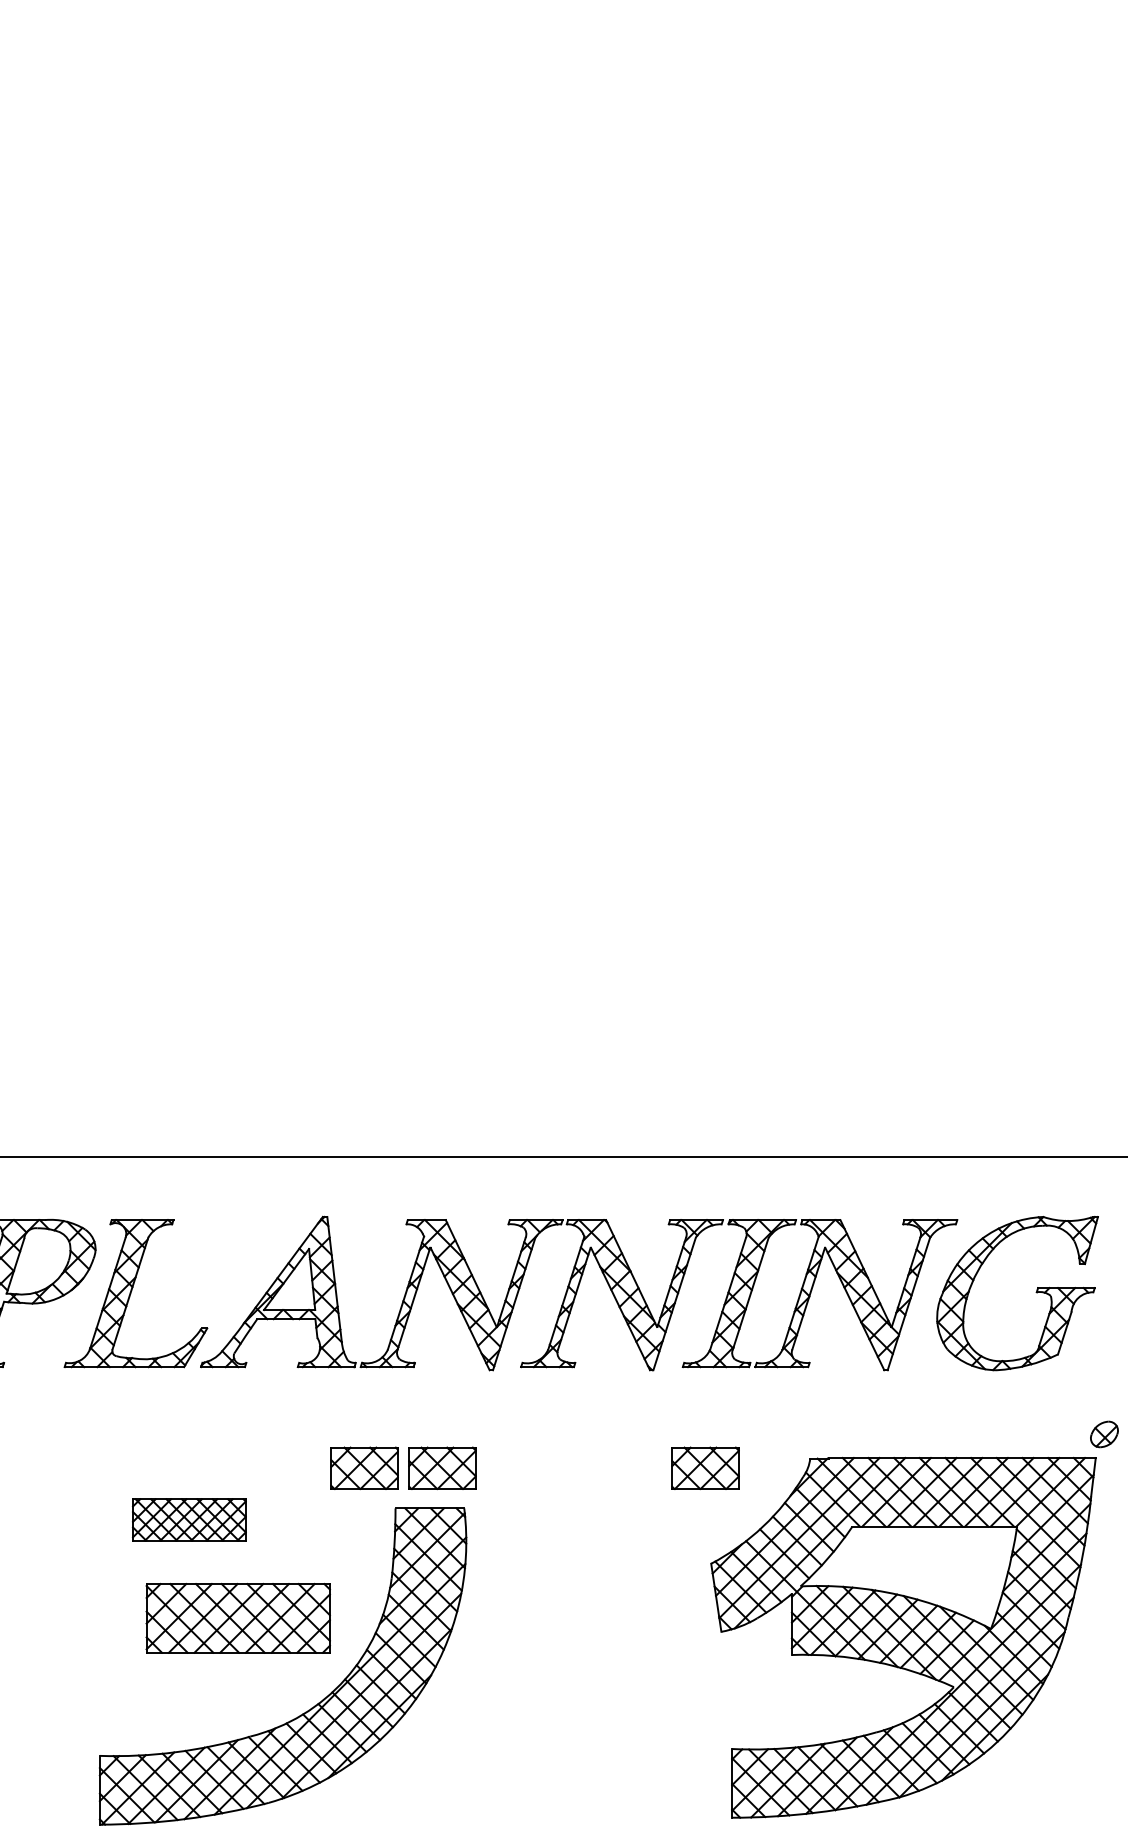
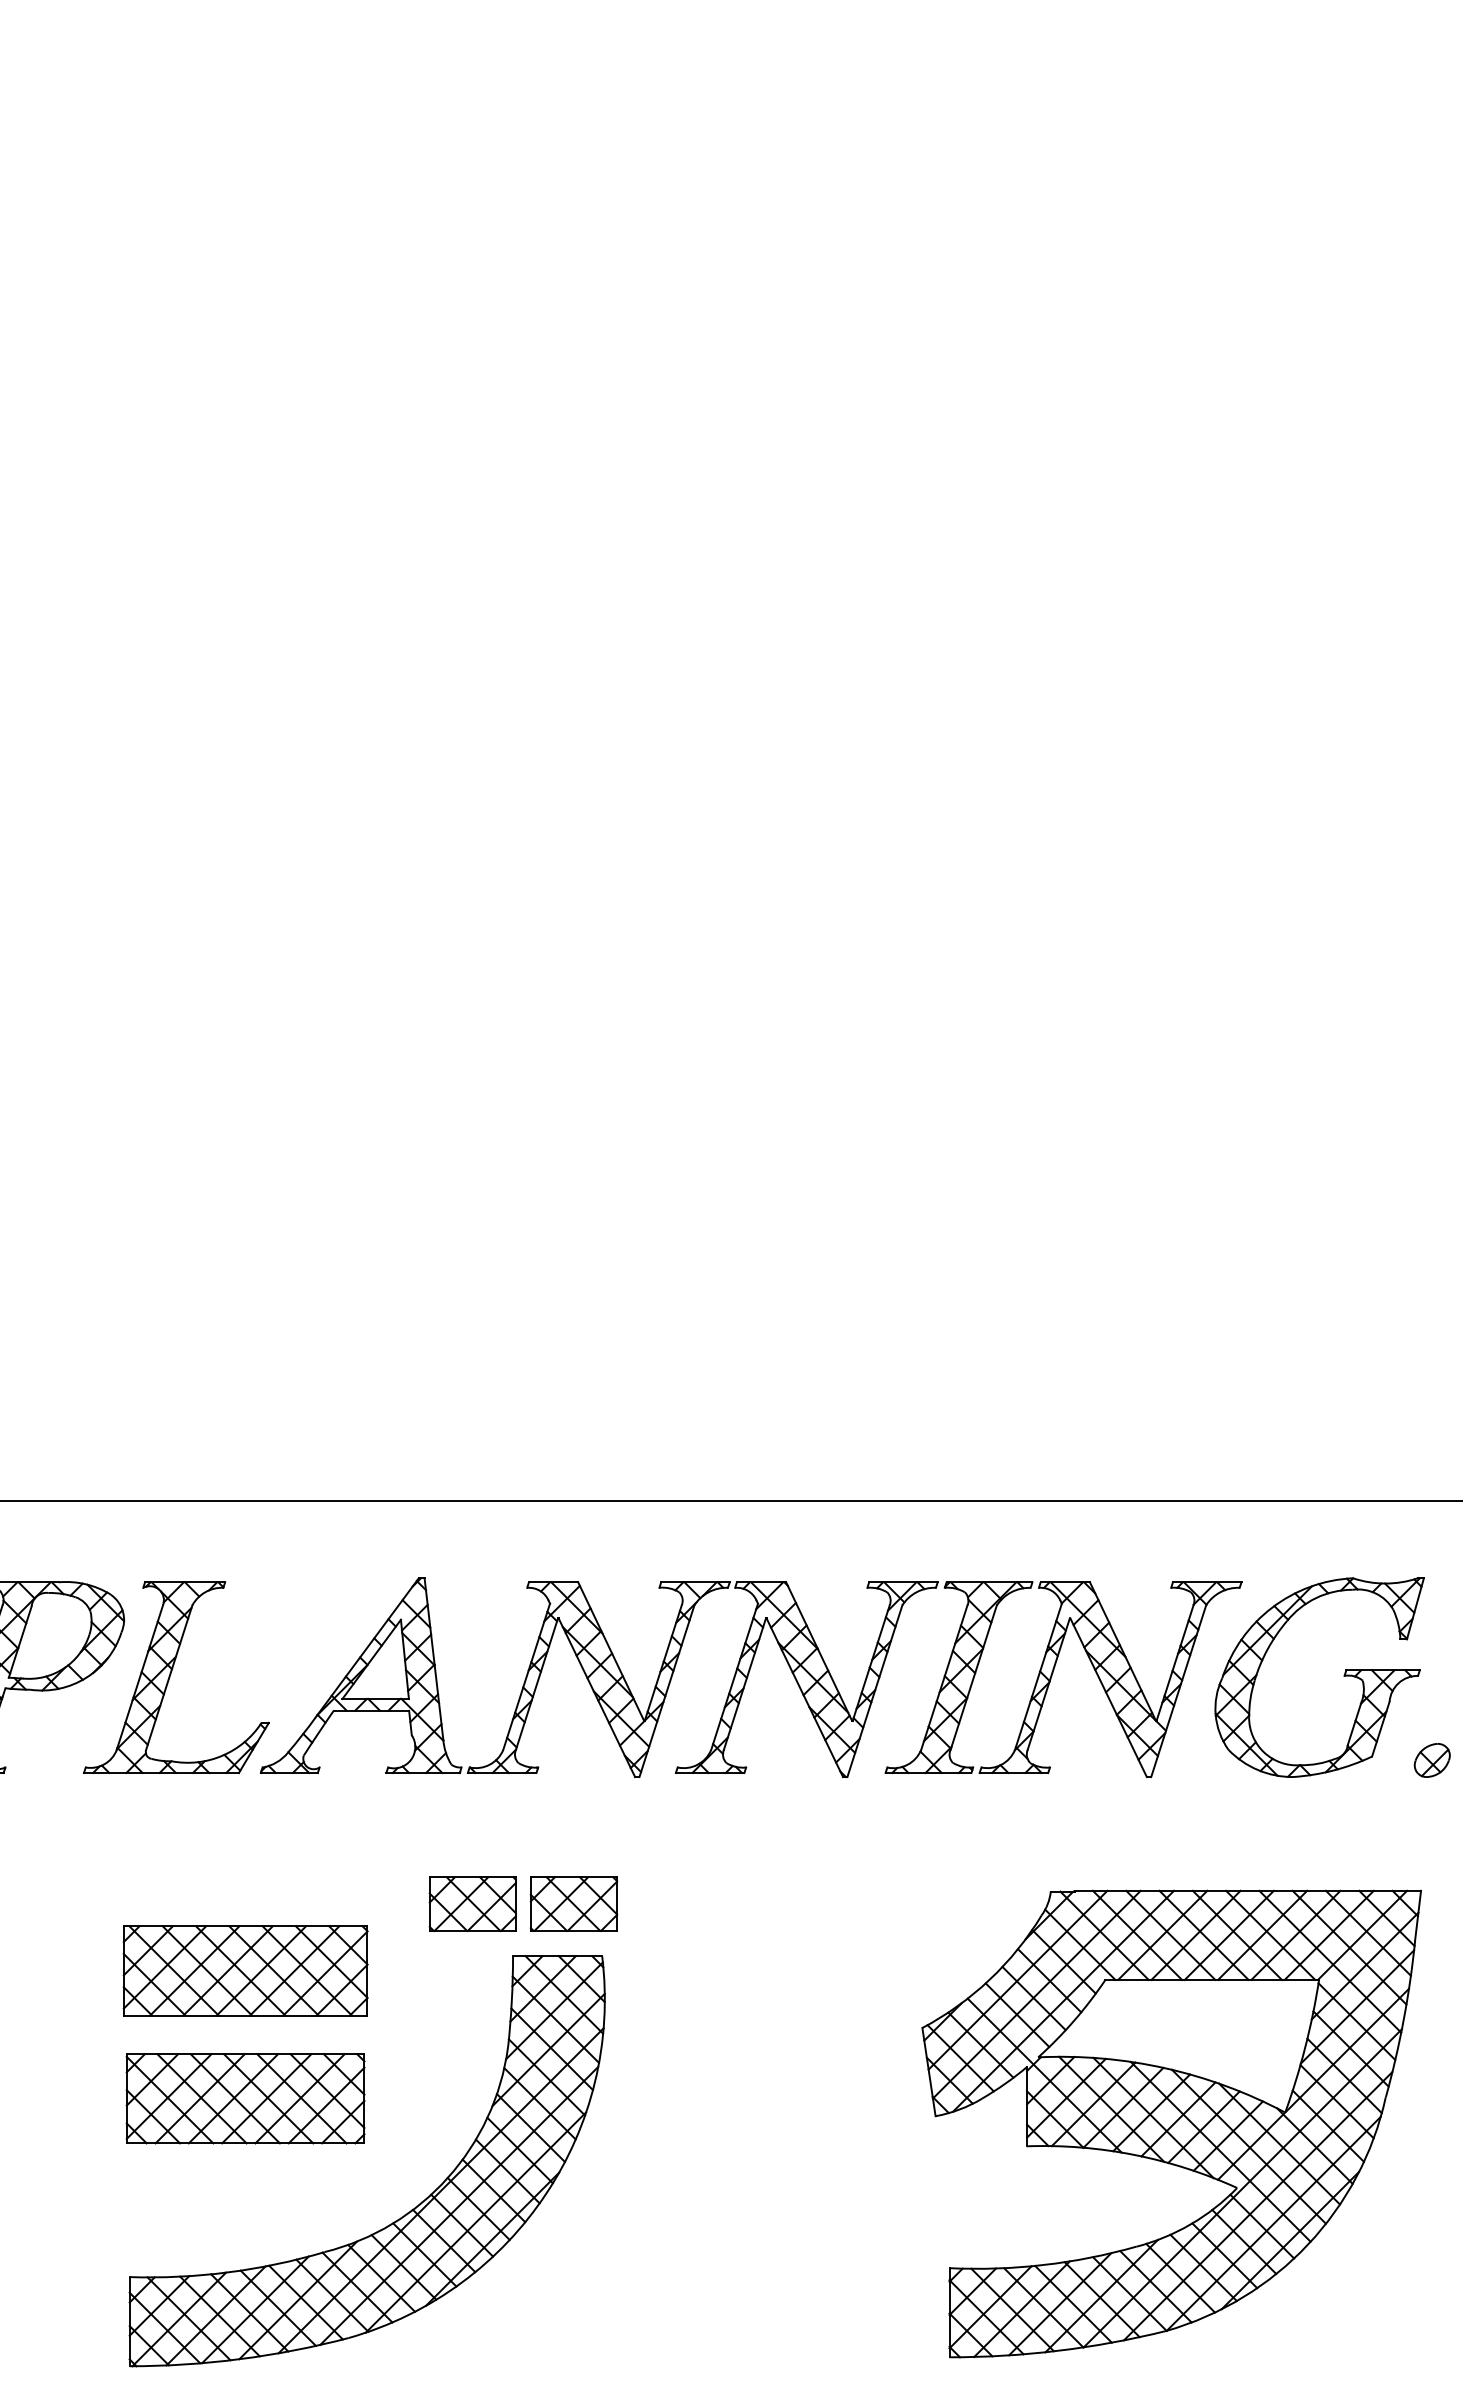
part: (1104, 1434) -> (1432, 1760), moved
part: (705, 1468) -> (914, 1904), removed
part: (189, 1519) -> (245, 1970), size x1.67
part: (237, 1618) -> (244, 2098), moved

